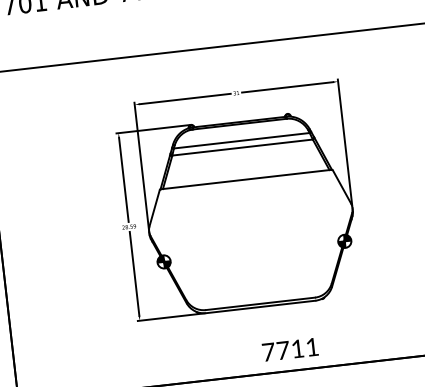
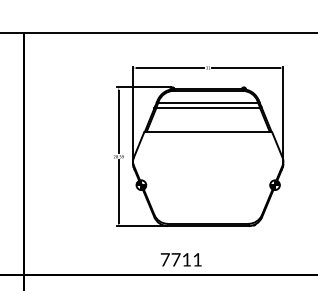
text: (289, 349) -> (180, 259), moved

